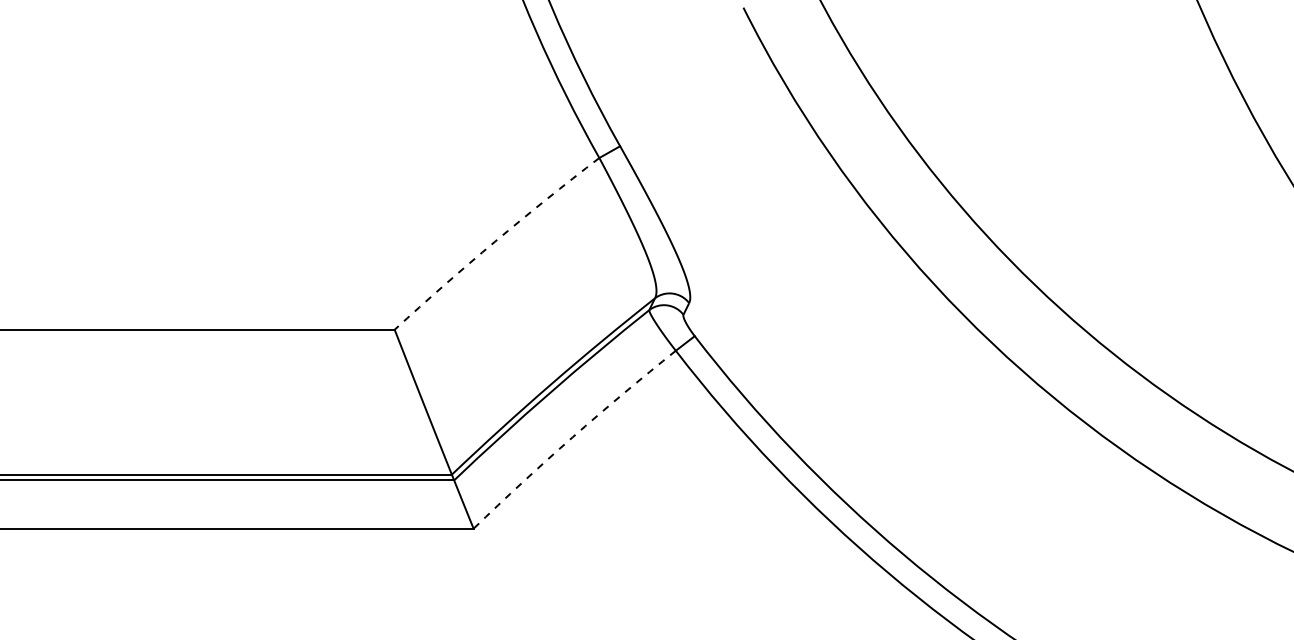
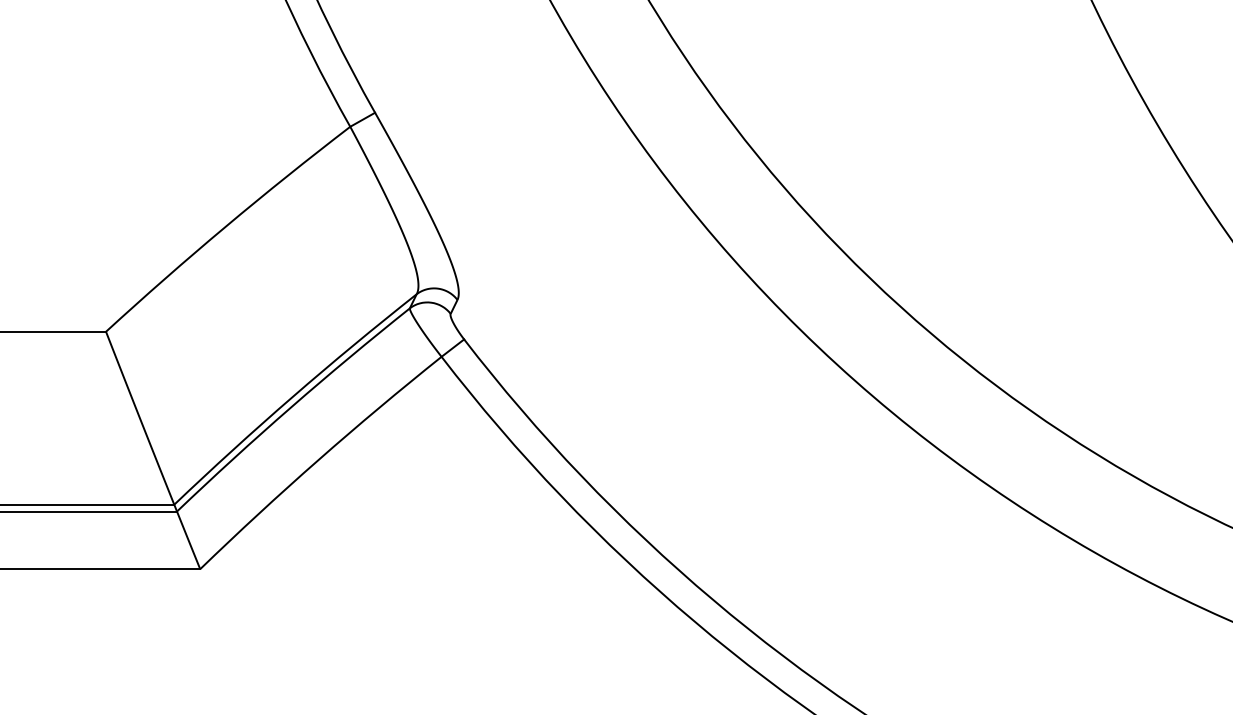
arc: (495, 241) -> (226, 226), dashed -> solid
arc: (572, 437) -> (318, 460), dashed -> solid

